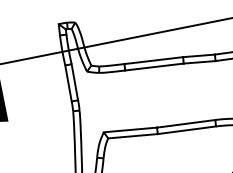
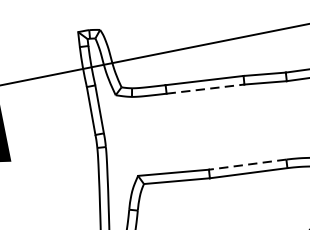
line: (154, 66) -> (205, 88), solid -> dashed
line: (185, 123) -> (246, 164), solid -> dashed

